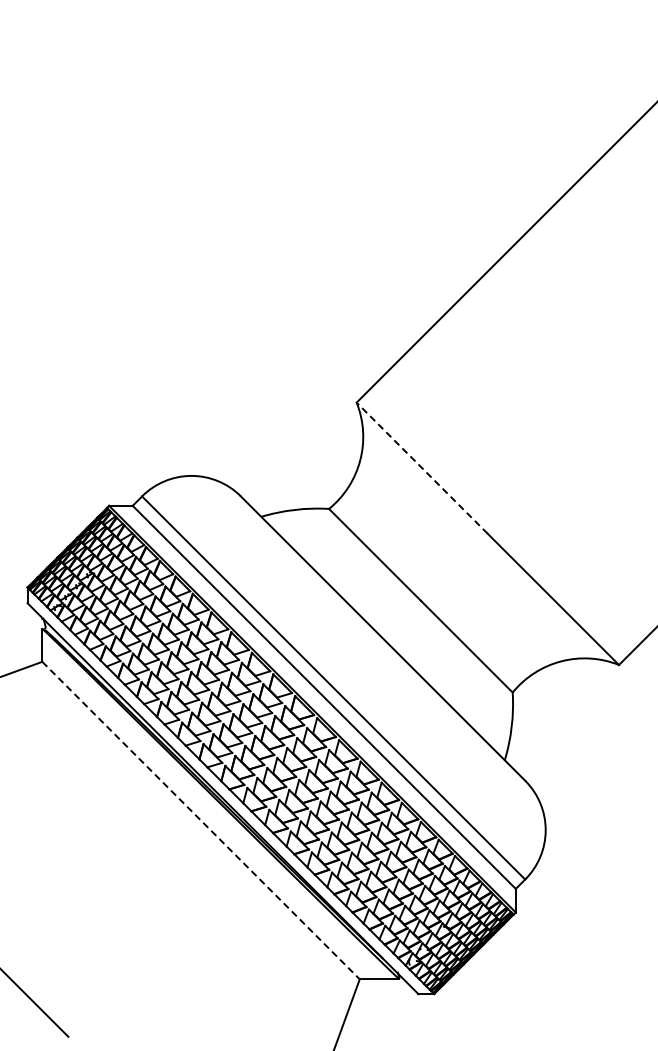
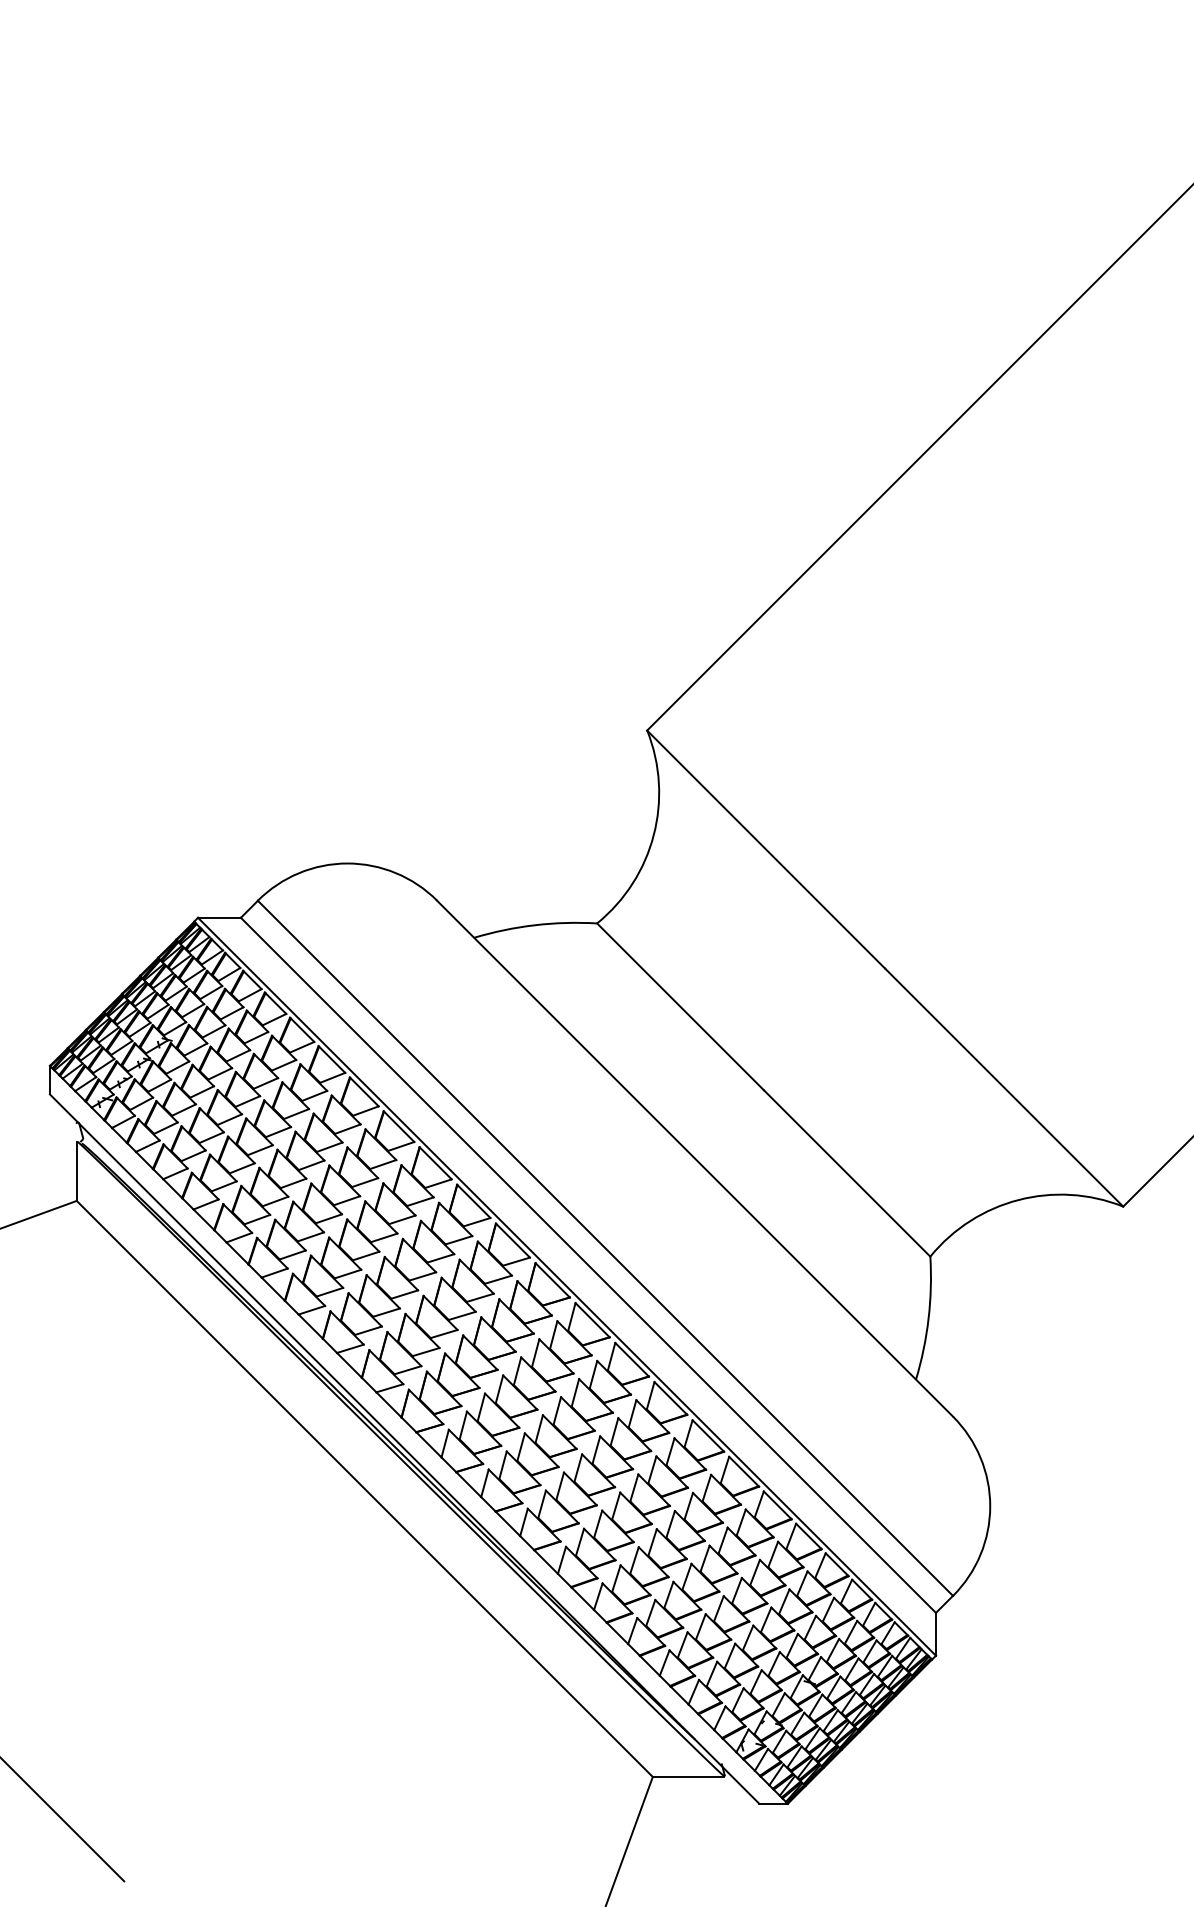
line: (422, 468) -> (766, 850), dashed -> solid
line: (201, 820) -> (365, 1488), dashed -> solid

